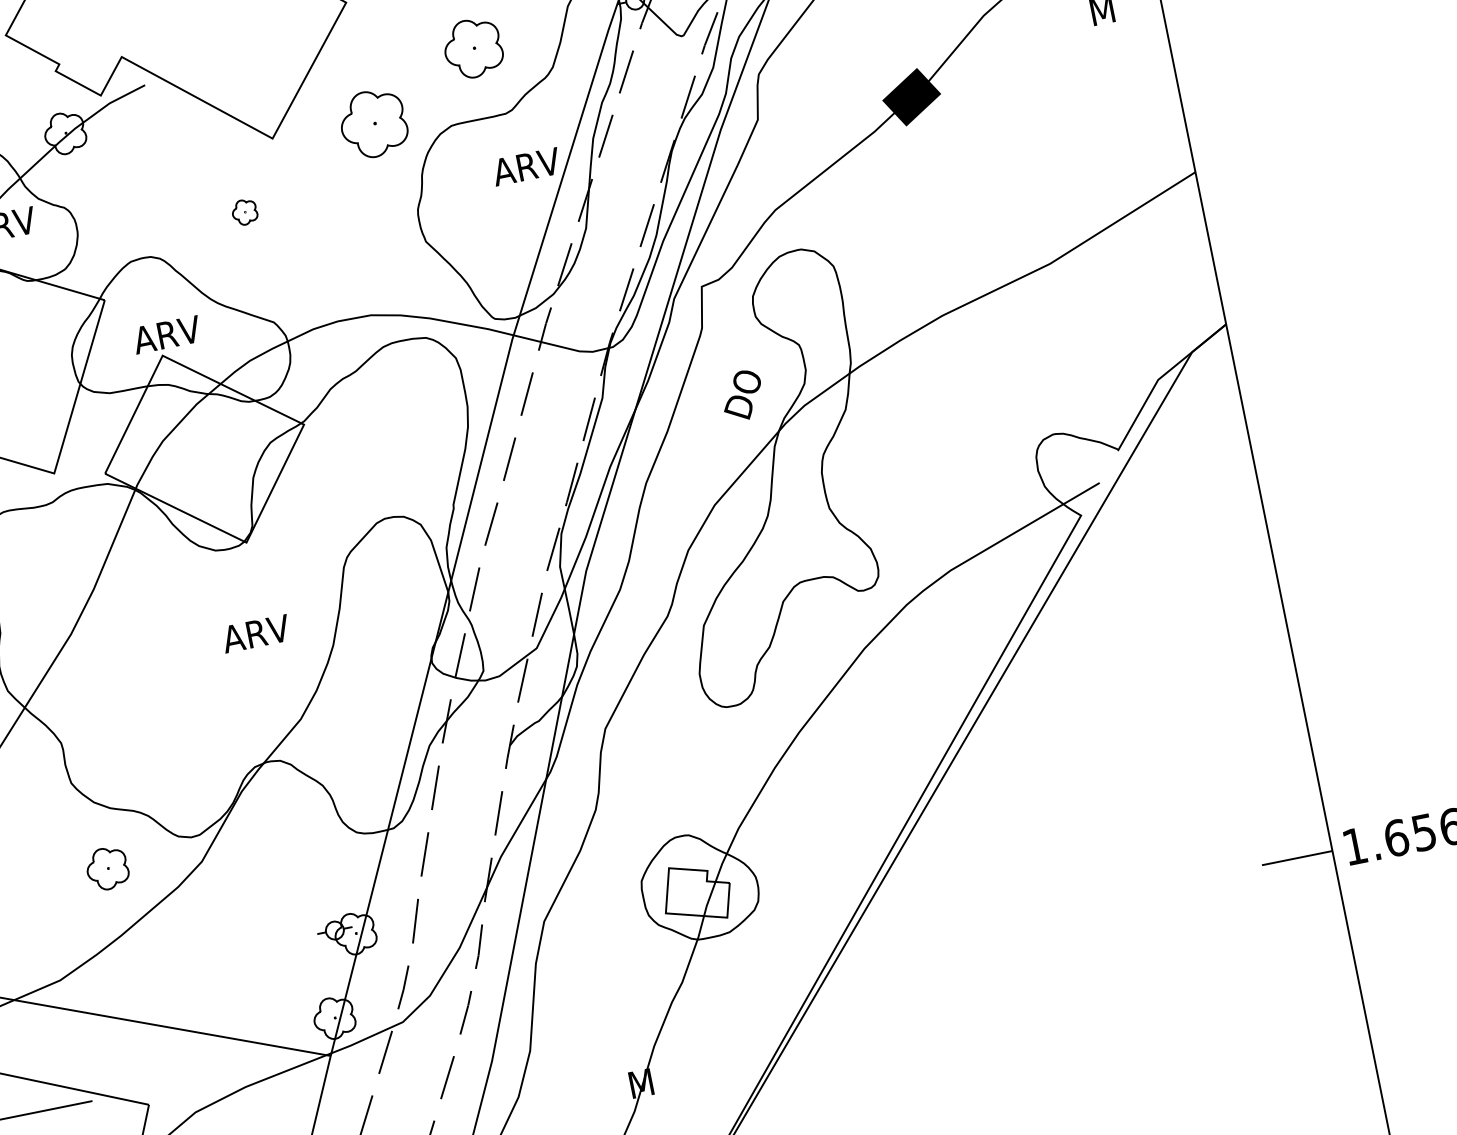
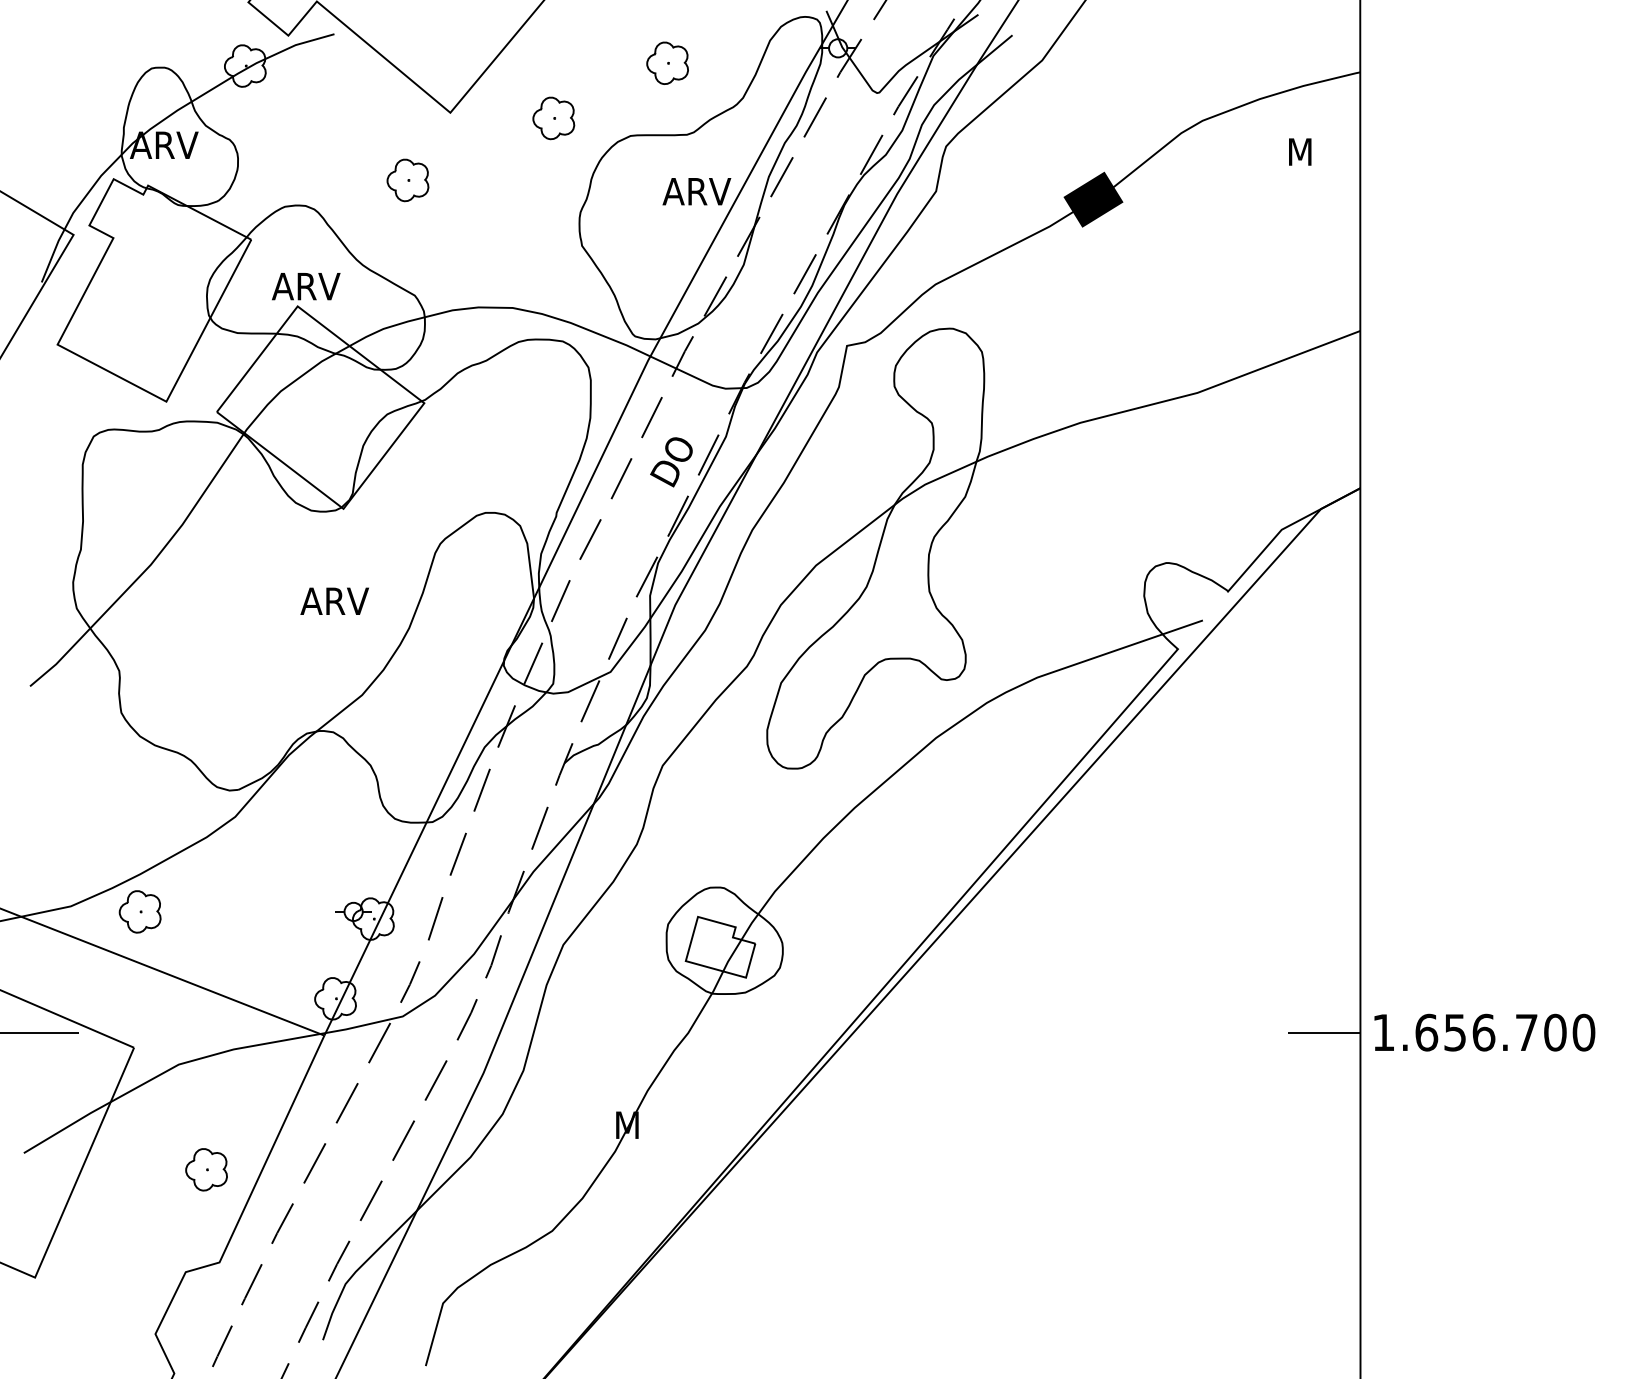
part: (472, 47) -> (667, 62), size x0.71
part: (373, 124) -> (553, 118), size x0.62
part: (244, 212) -> (407, 180), size x1.67
text: (742, 395) -> (671, 462), moved
part: (106, 868) -> (139, 911), moved

